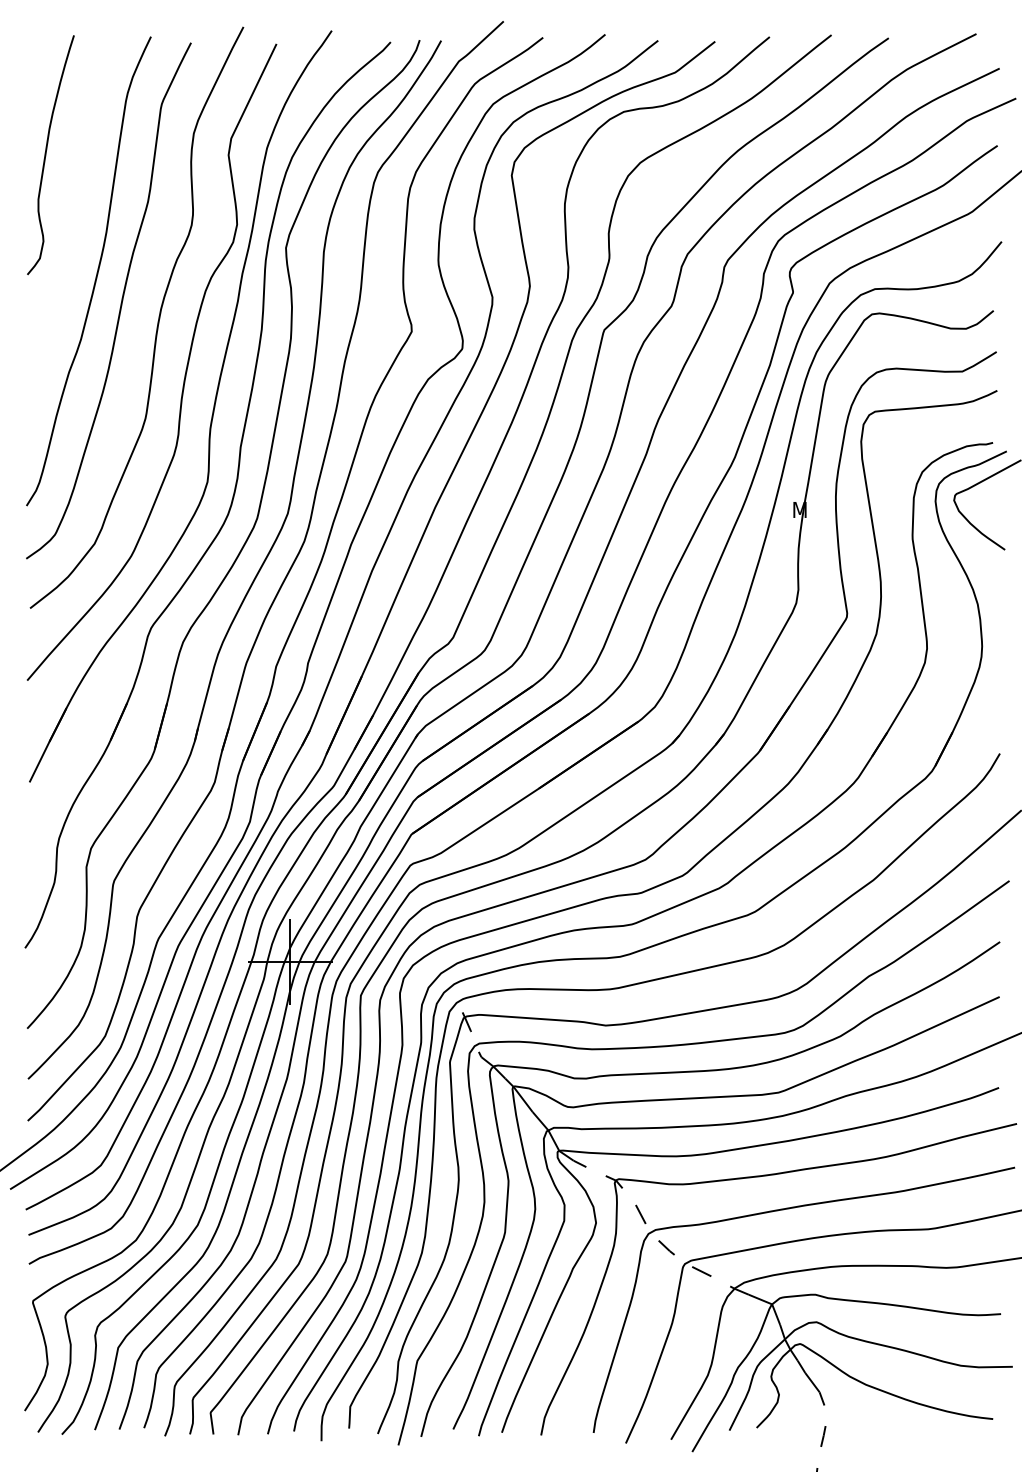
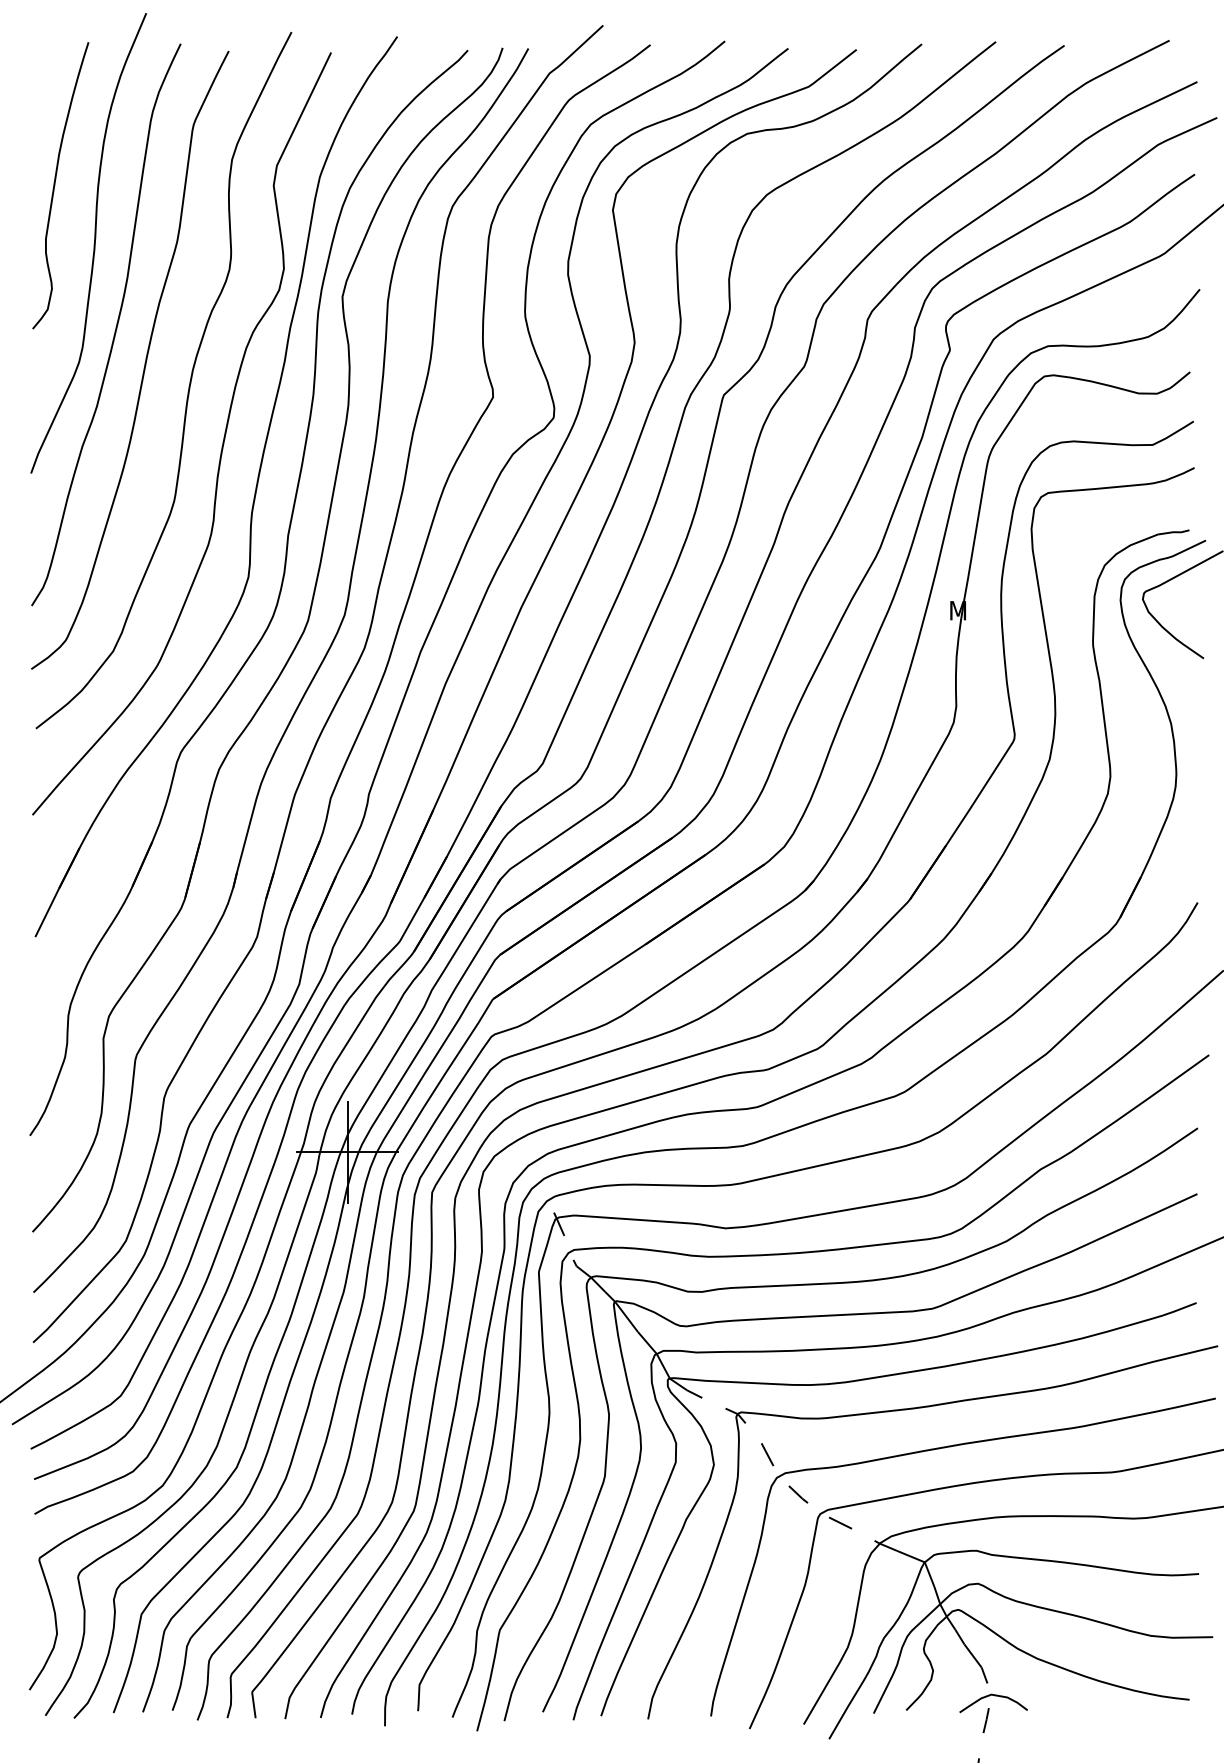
curve: (78, 203) -> (93, 243), added
curve: (830, 1416) -> (994, 1696), added

